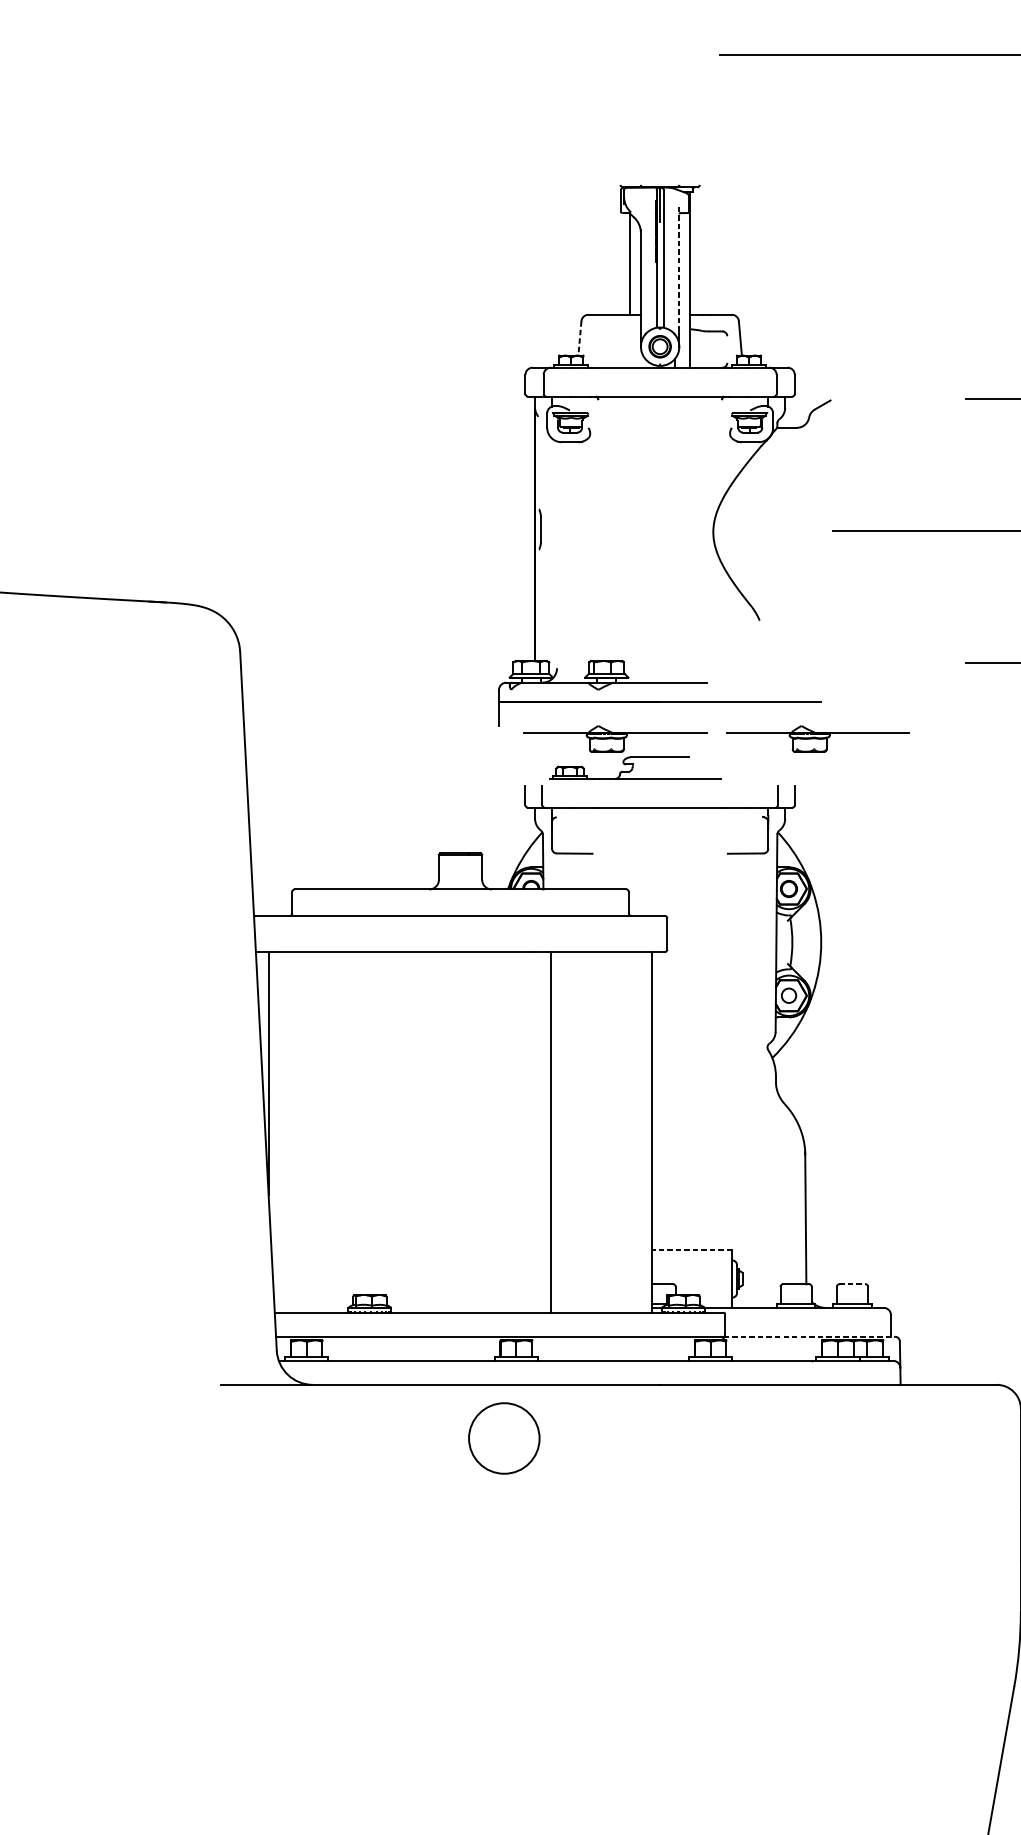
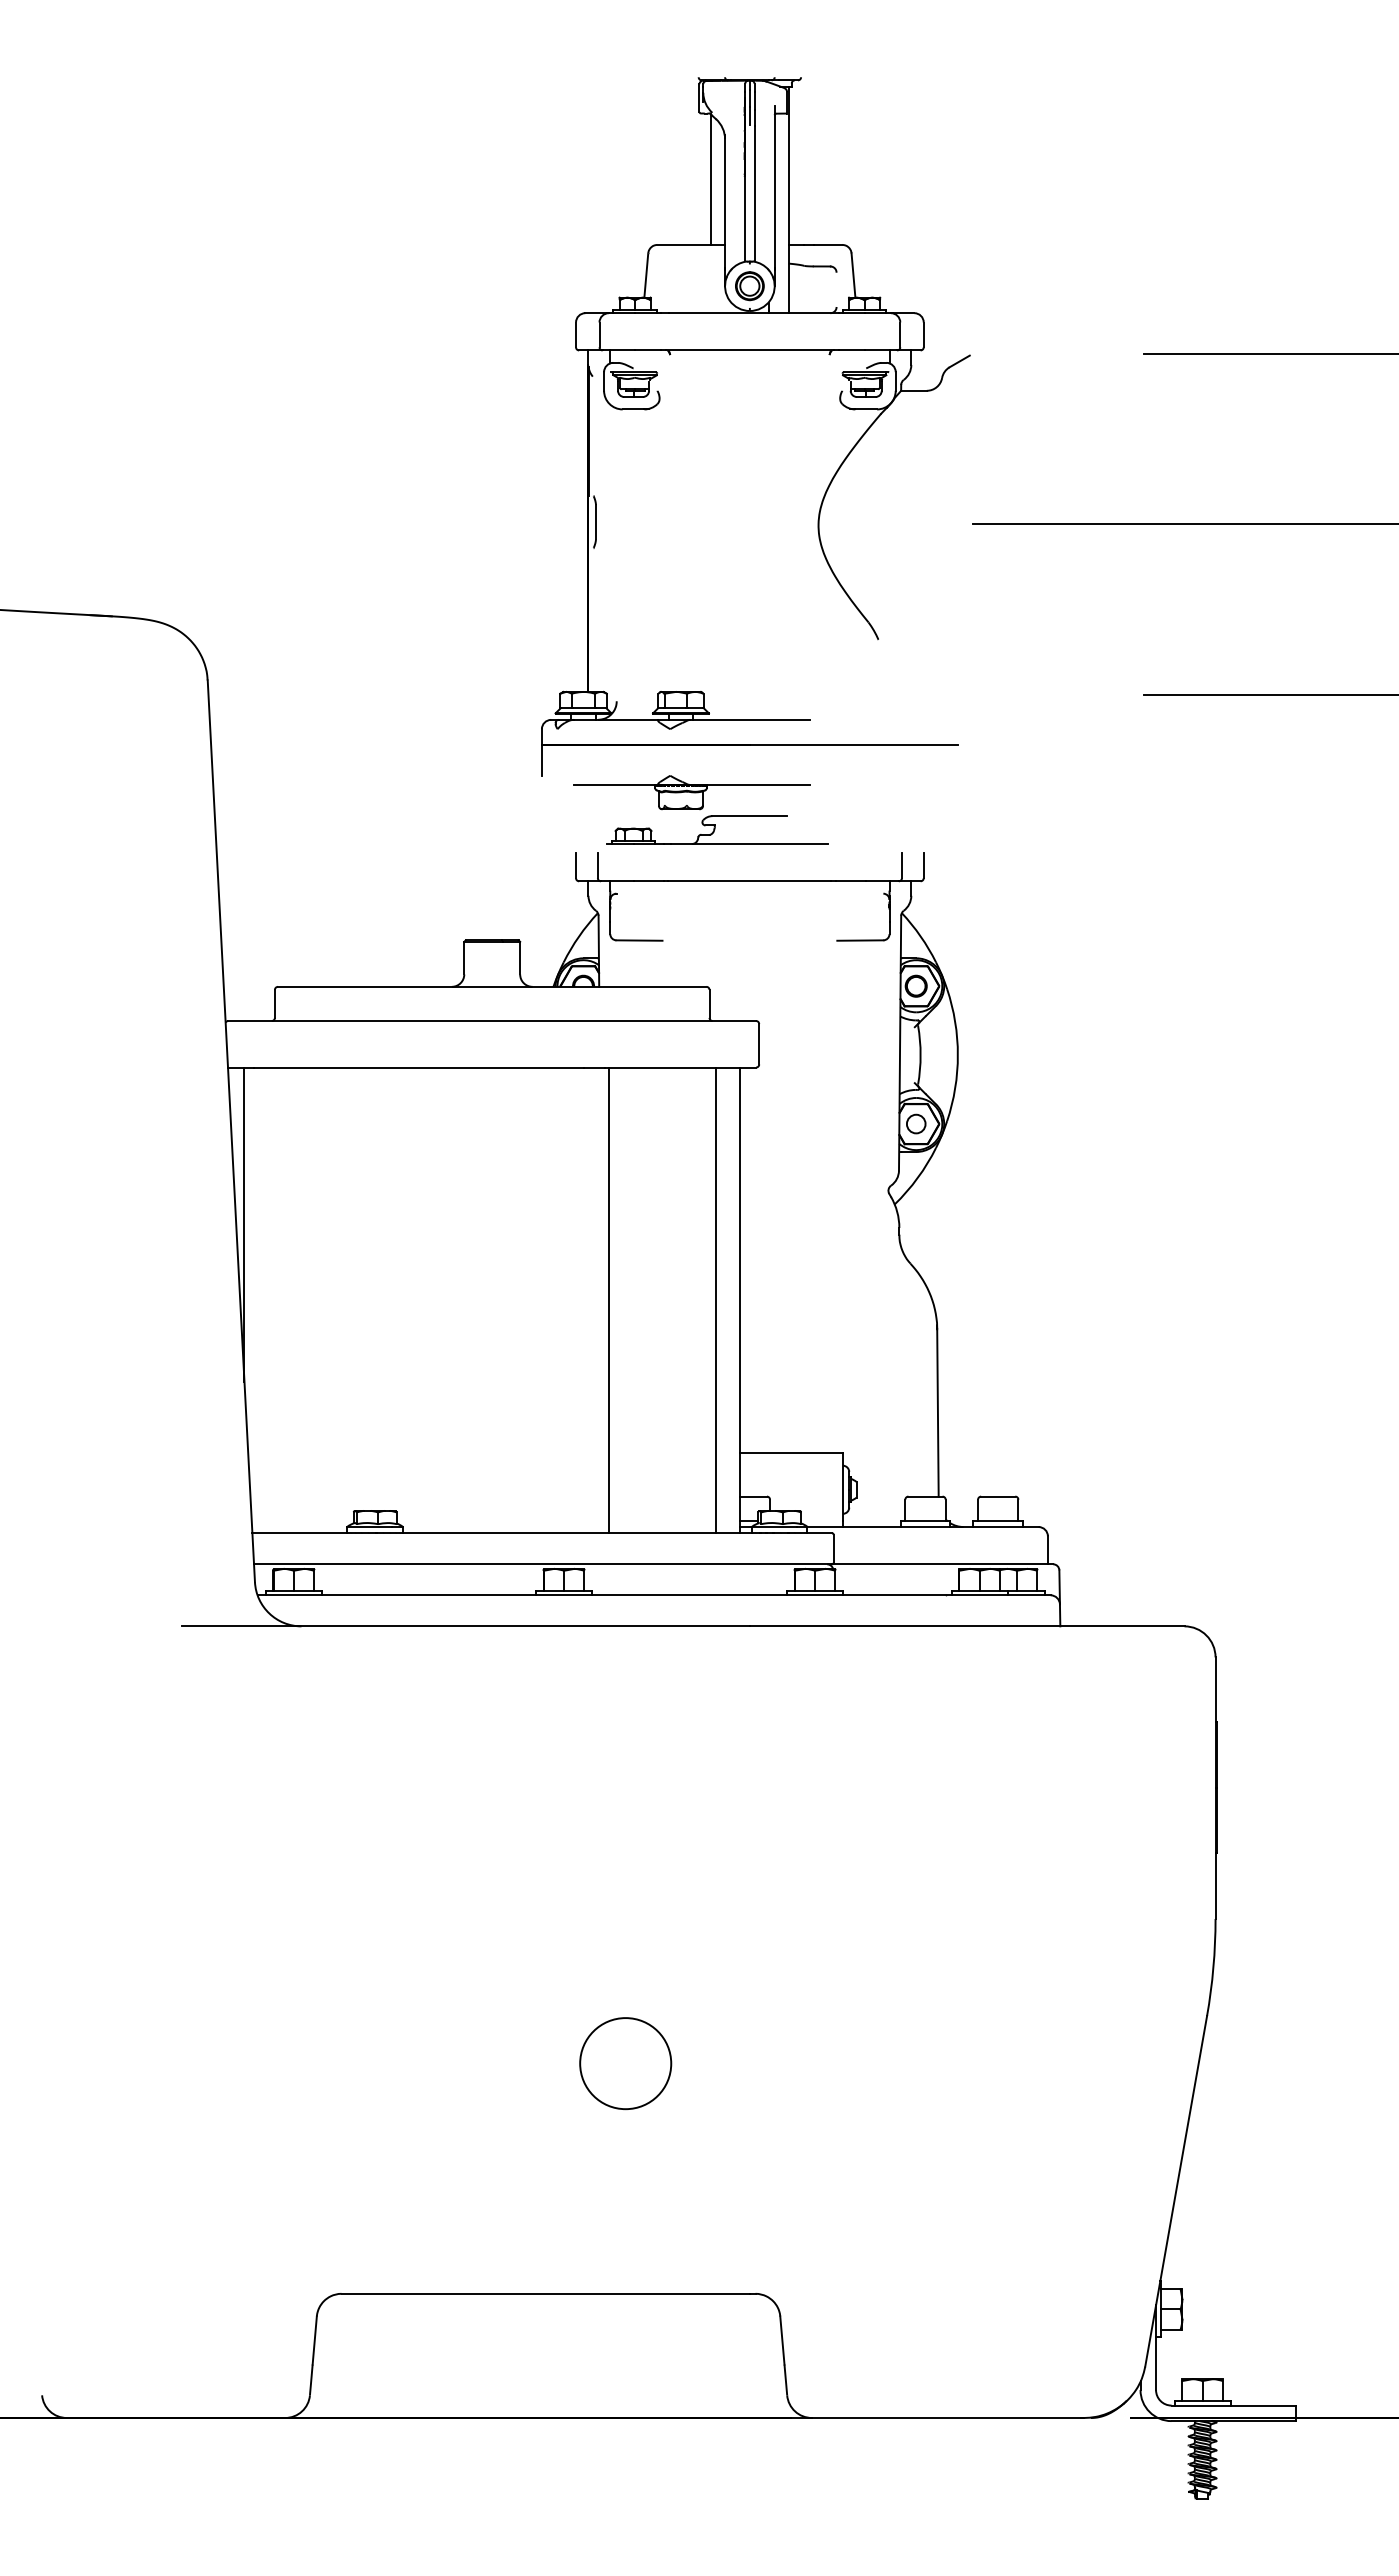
line: (679, 270) -> (774, 187), dashed -> solid
line: (580, 339) -> (646, 276), dashed -> solid
part: (817, 738) -> (953, 792), removed
line: (633, 1132) -> (715, 1300), added
line: (692, 1250) -> (791, 1452), dashed -> solid
line: (852, 1284) -> (998, 1496), dashed -> solid
line: (809, 1336) -> (942, 1564), dashed -> solid
part: (504, 1438) -> (625, 2063), moved

